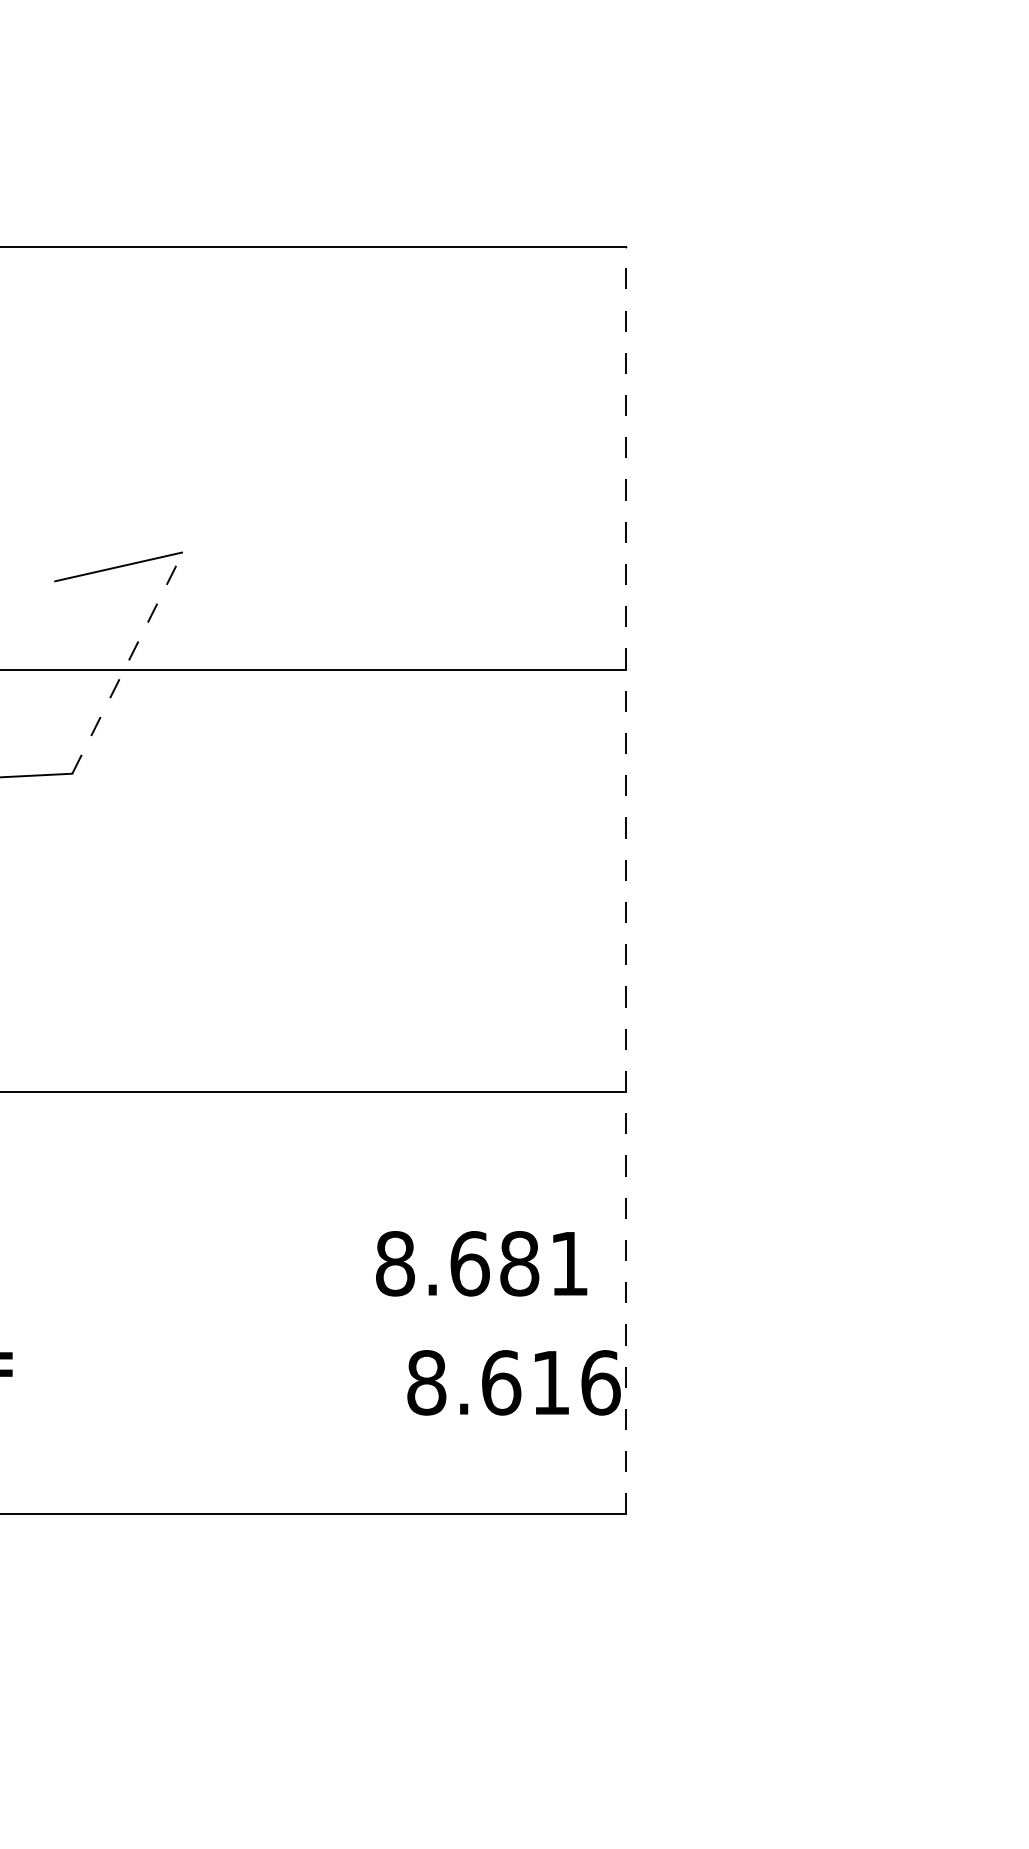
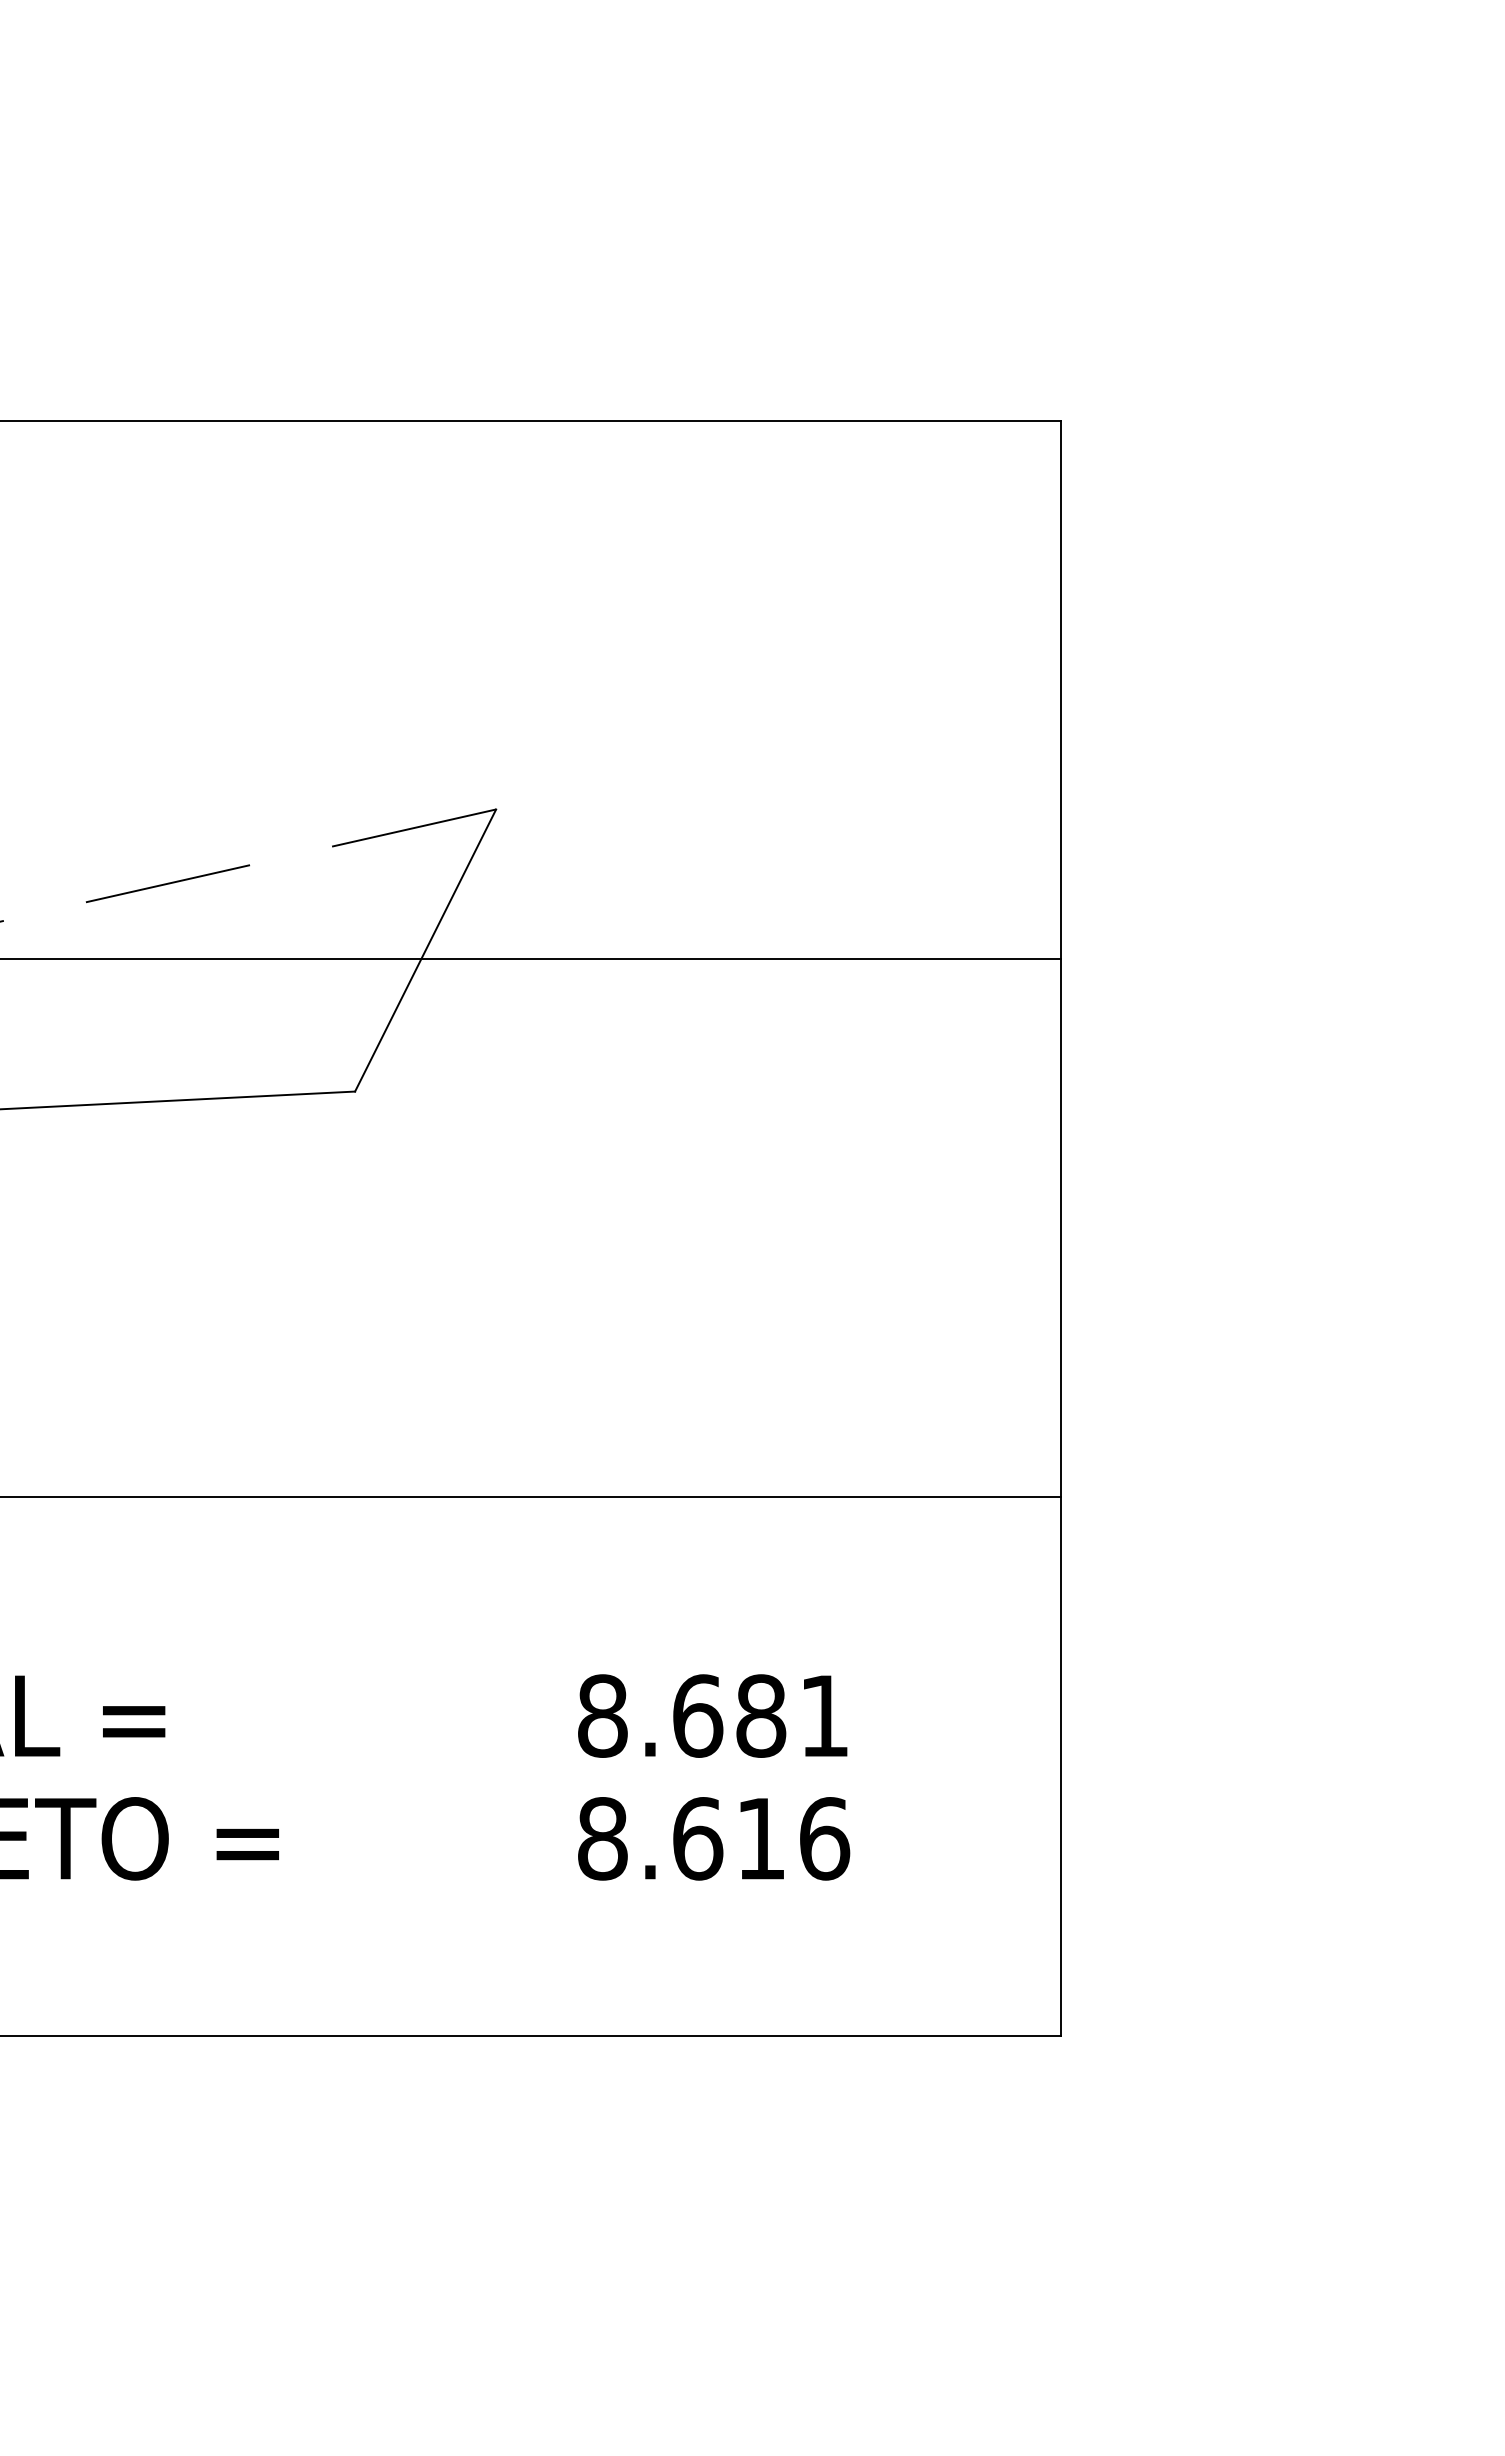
line: (127, 663) -> (425, 950), dashed -> solid
line: (625, 881) -> (1060, 1228), dashed -> solid
text: (481, 1263) -> (712, 1715), moved
text: (514, 1382) -> (714, 1838), moved

